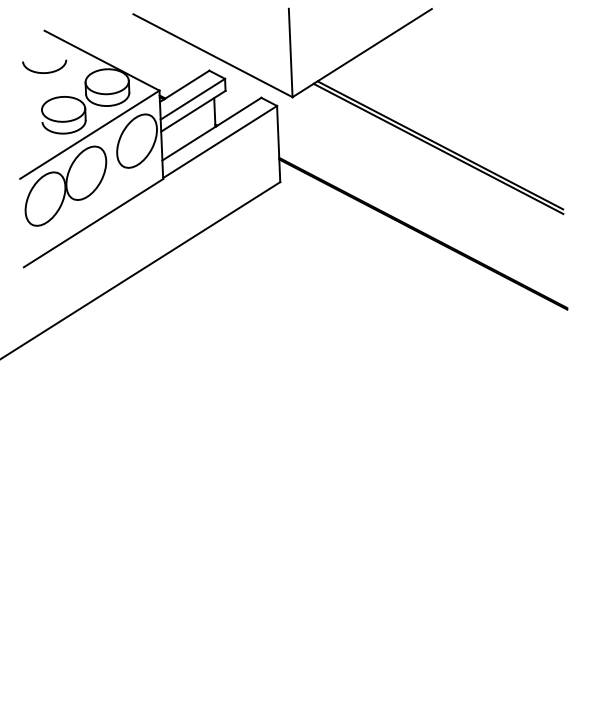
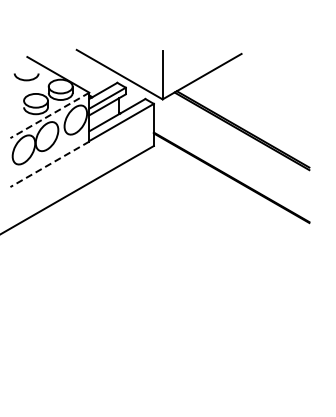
line: (89, 134) -> (49, 115), solid -> dashed
line: (92, 223) -> (49, 164), solid -> dashed

